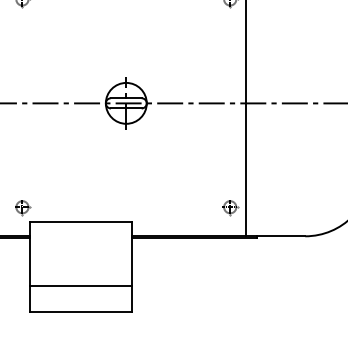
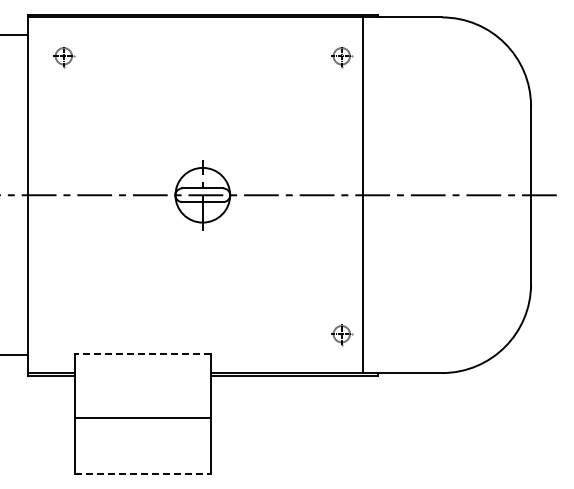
part: (22, 208) -> (64, 335), removed
line: (81, 221) -> (142, 353), solid -> dashed
line: (81, 285) -> (142, 418), moved
line: (81, 312) -> (143, 474), solid -> dashed

